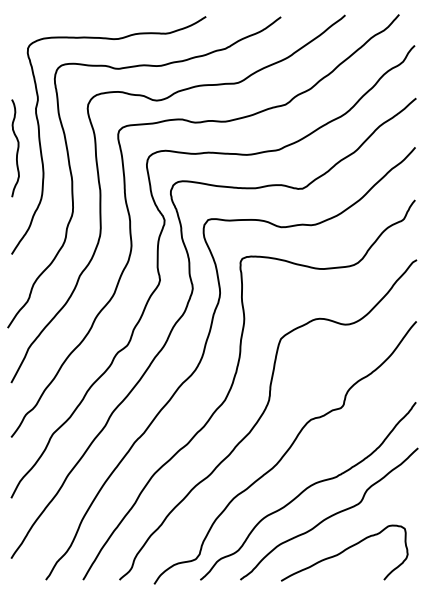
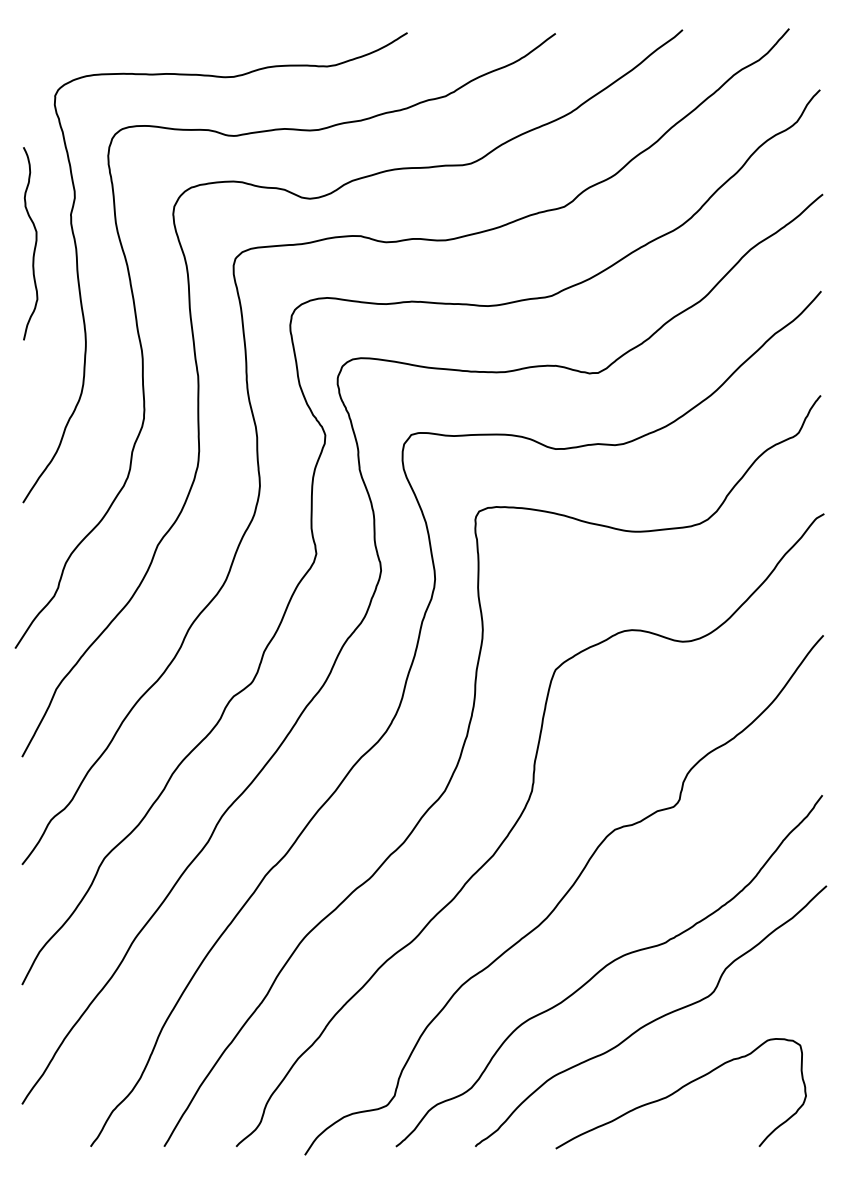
curve: (17, 148) -> (34, 244), moved

